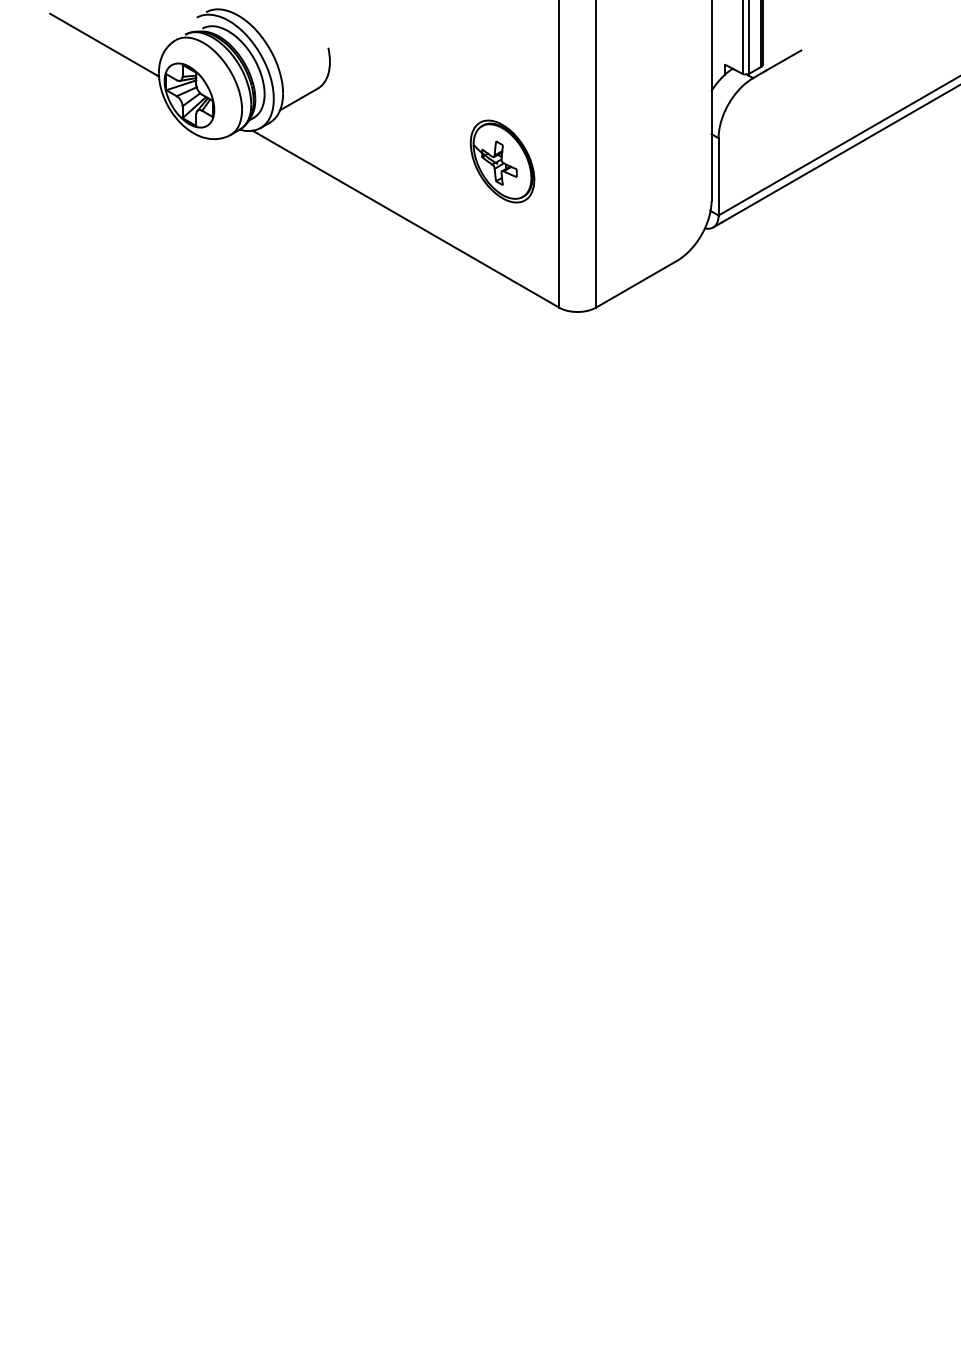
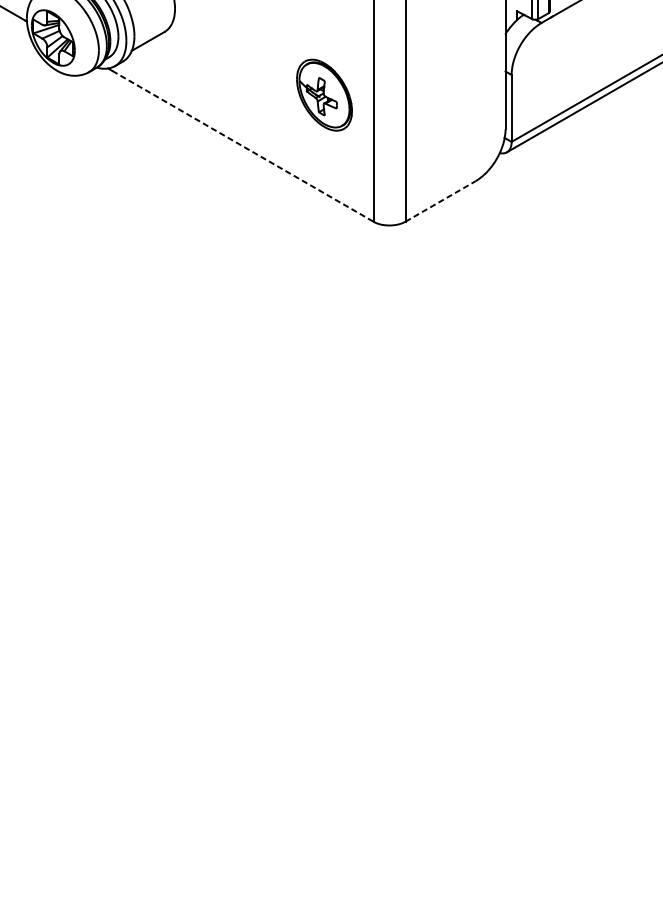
line: (408, 220) -> (243, 146), solid -> dashed
line: (636, 284) -> (440, 201), solid -> dashed

